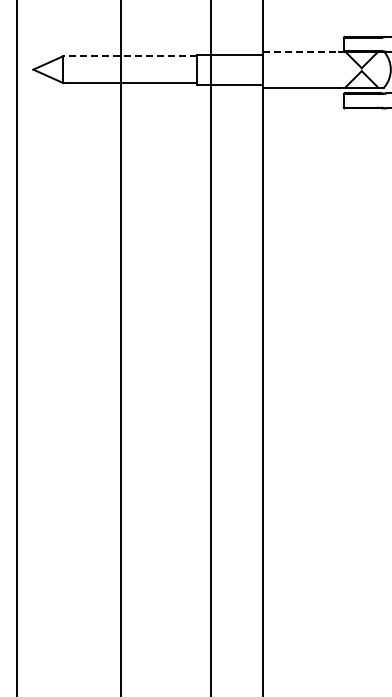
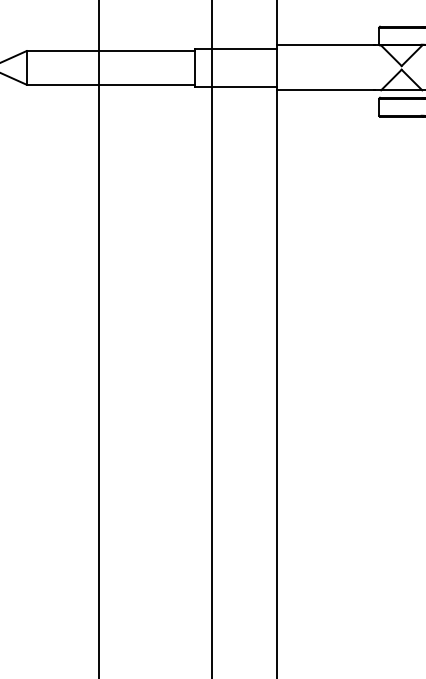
line: (301, 51) -> (325, 45), dashed -> solid
line: (130, 56) -> (111, 51), dashed -> solid

